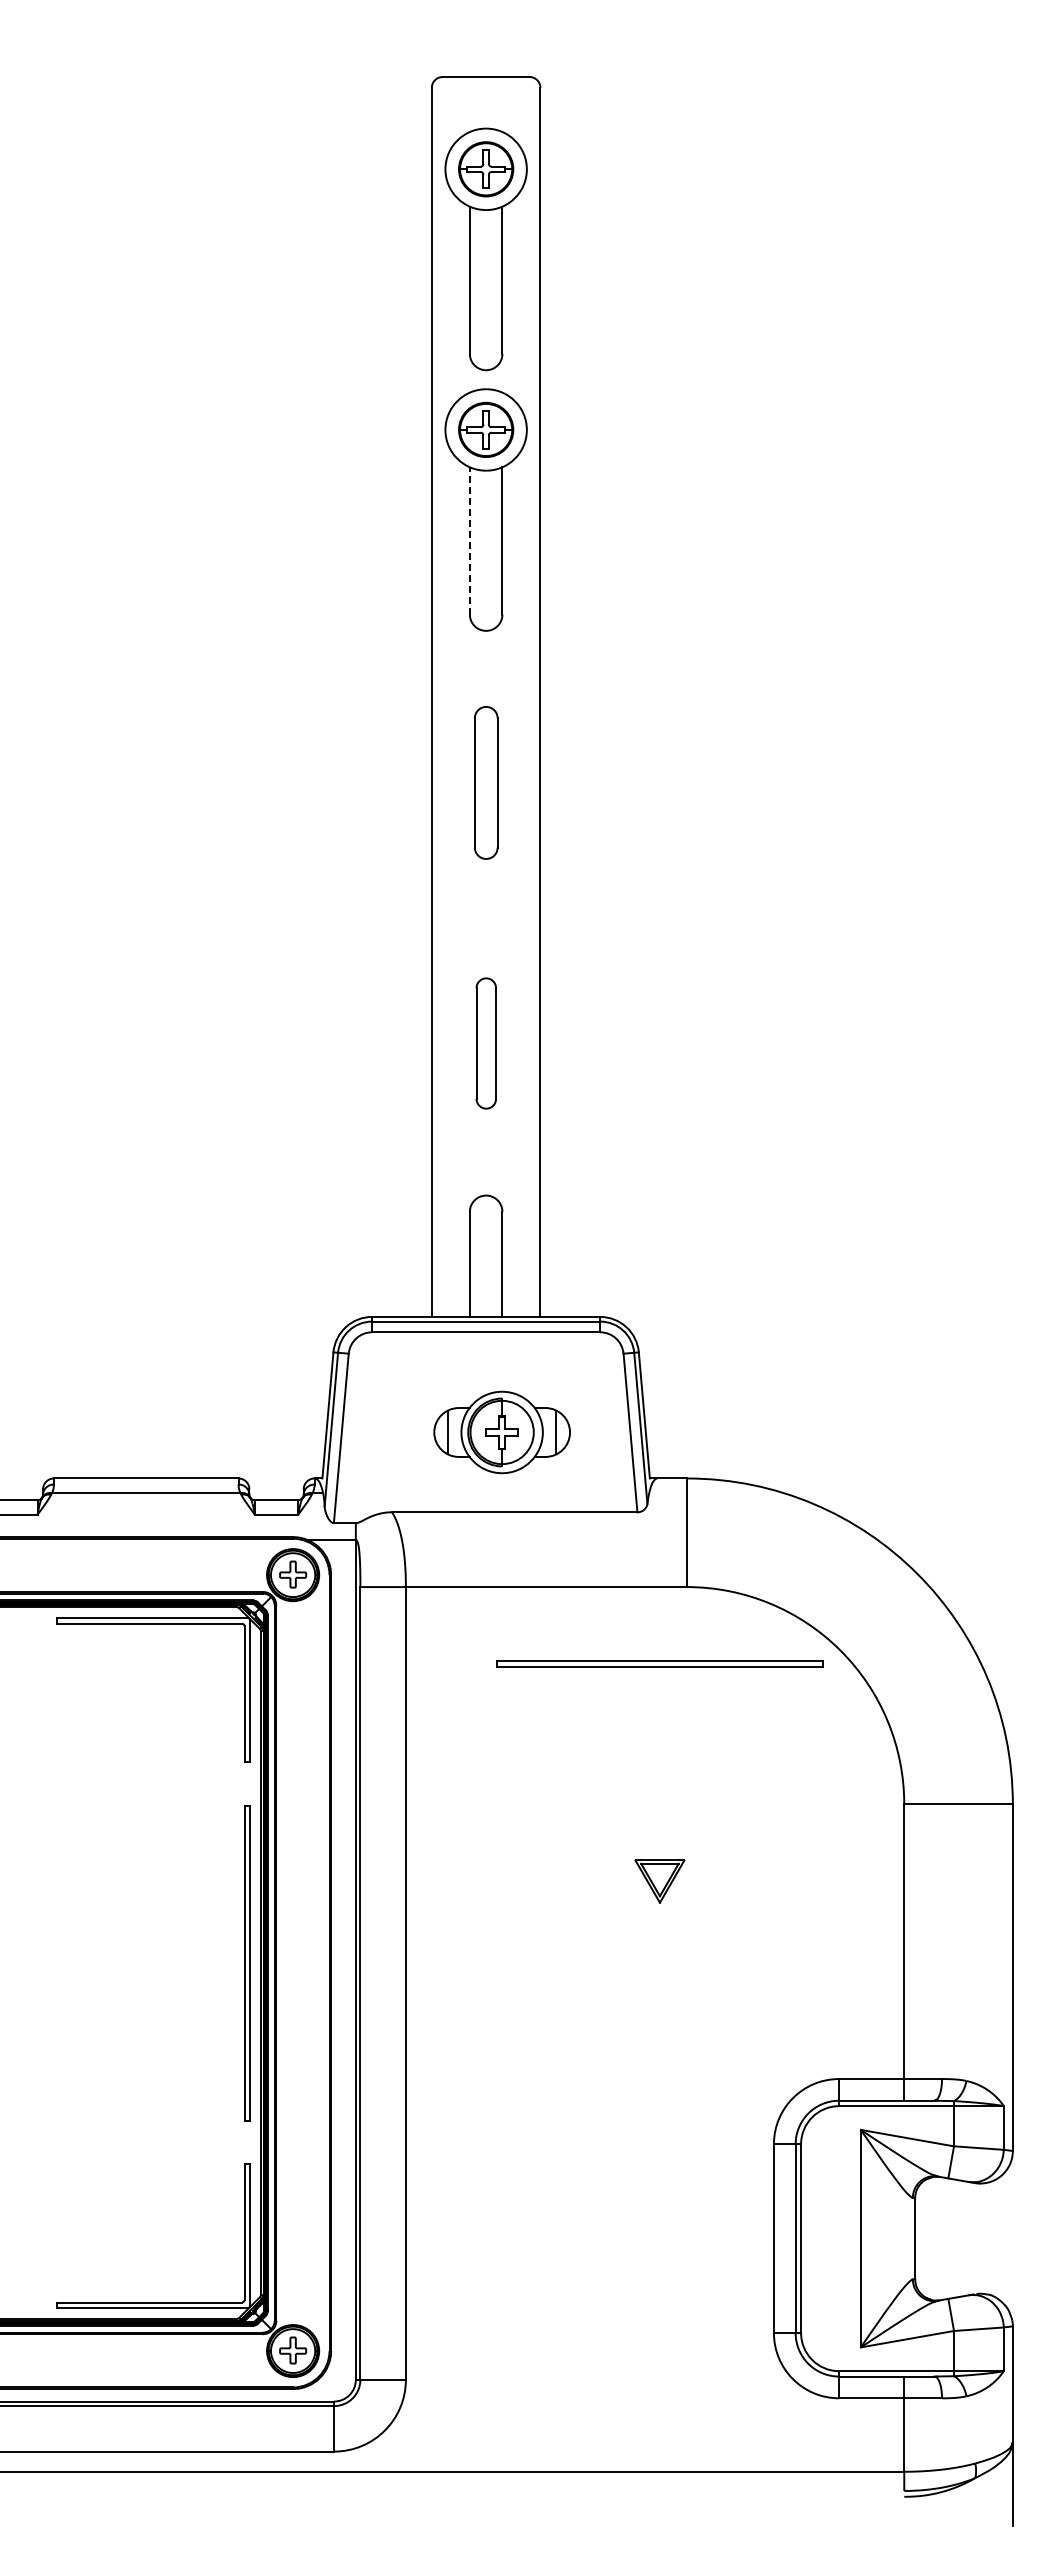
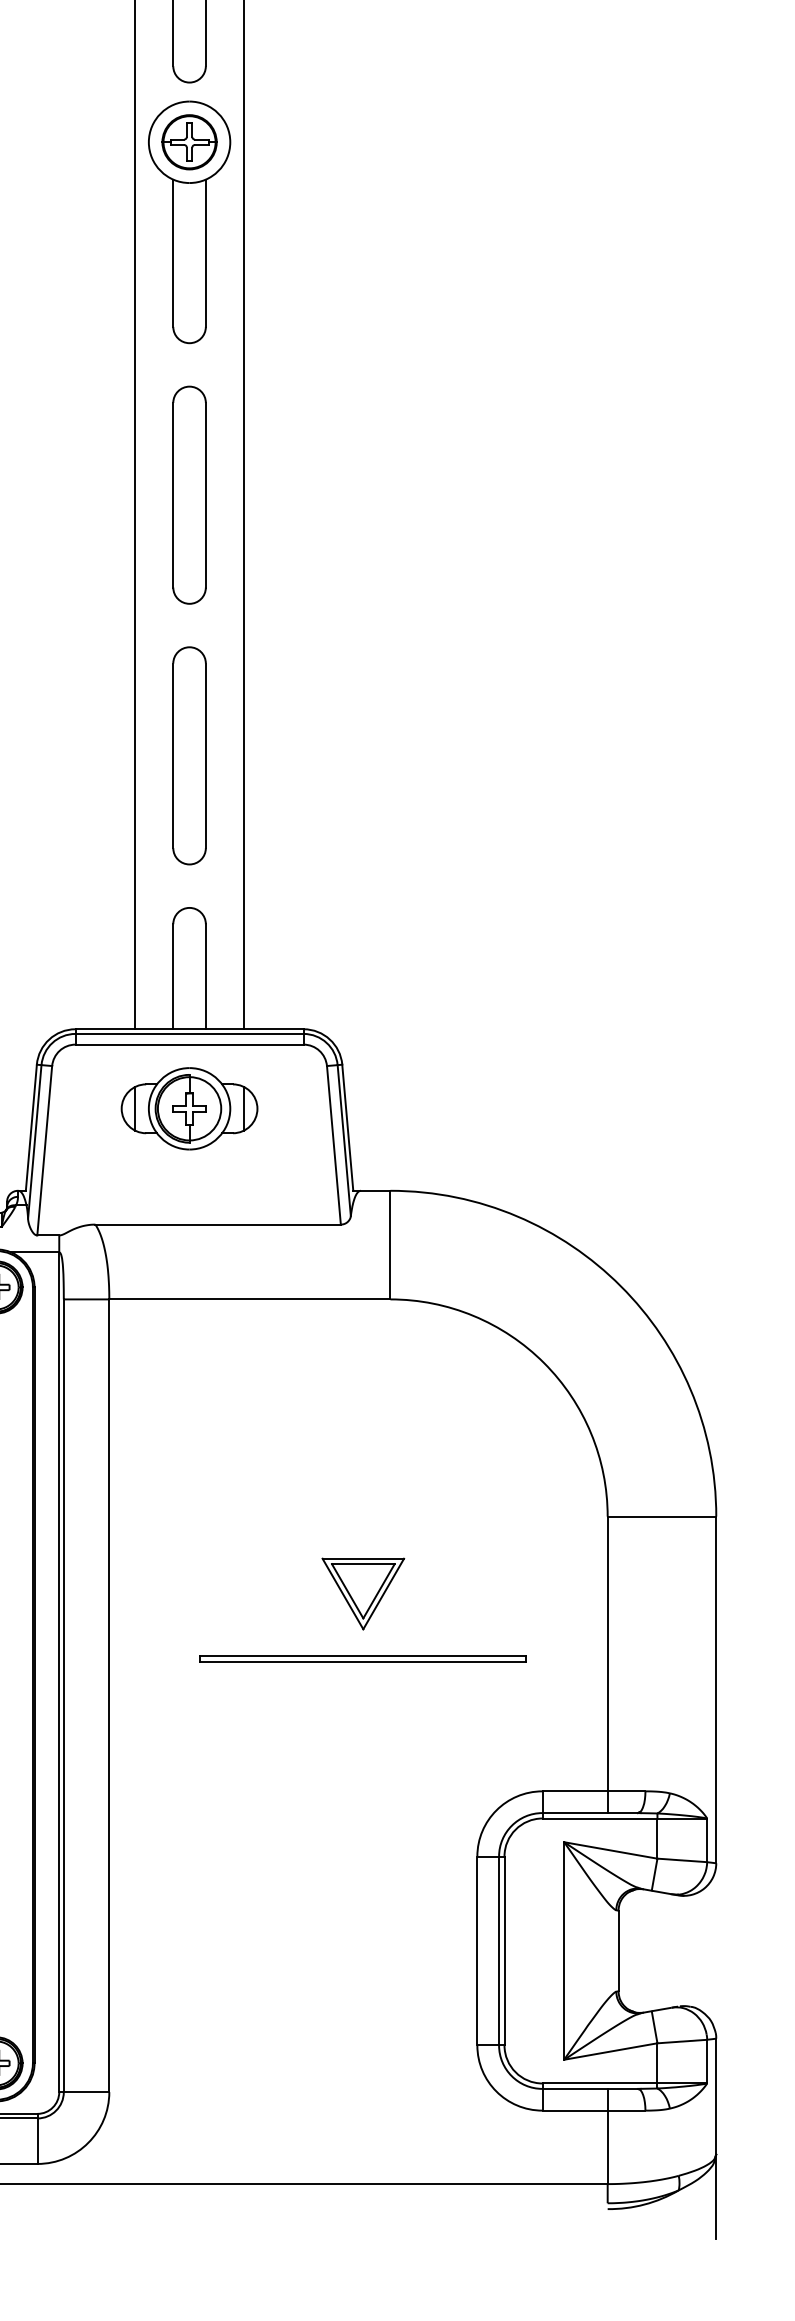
line: (469, 540) -> (172, 252), dashed -> solid
part: (486, 782) -> (189, 494), size x1.43
part: (486, 1043) -> (189, 755), size x1.67
part: (501, 1432) -> (188, 1108), moved
part: (659, 1663) -> (362, 1658), moved
part: (659, 1881) -> (362, 1593), size x1.67

